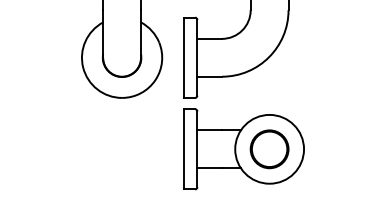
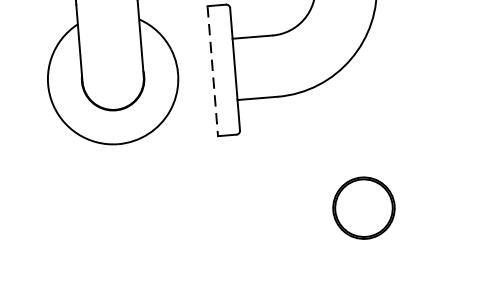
line: (183, 58) -> (212, 72), solid -> dashed
part: (243, 149) -> (321, 211), removed

